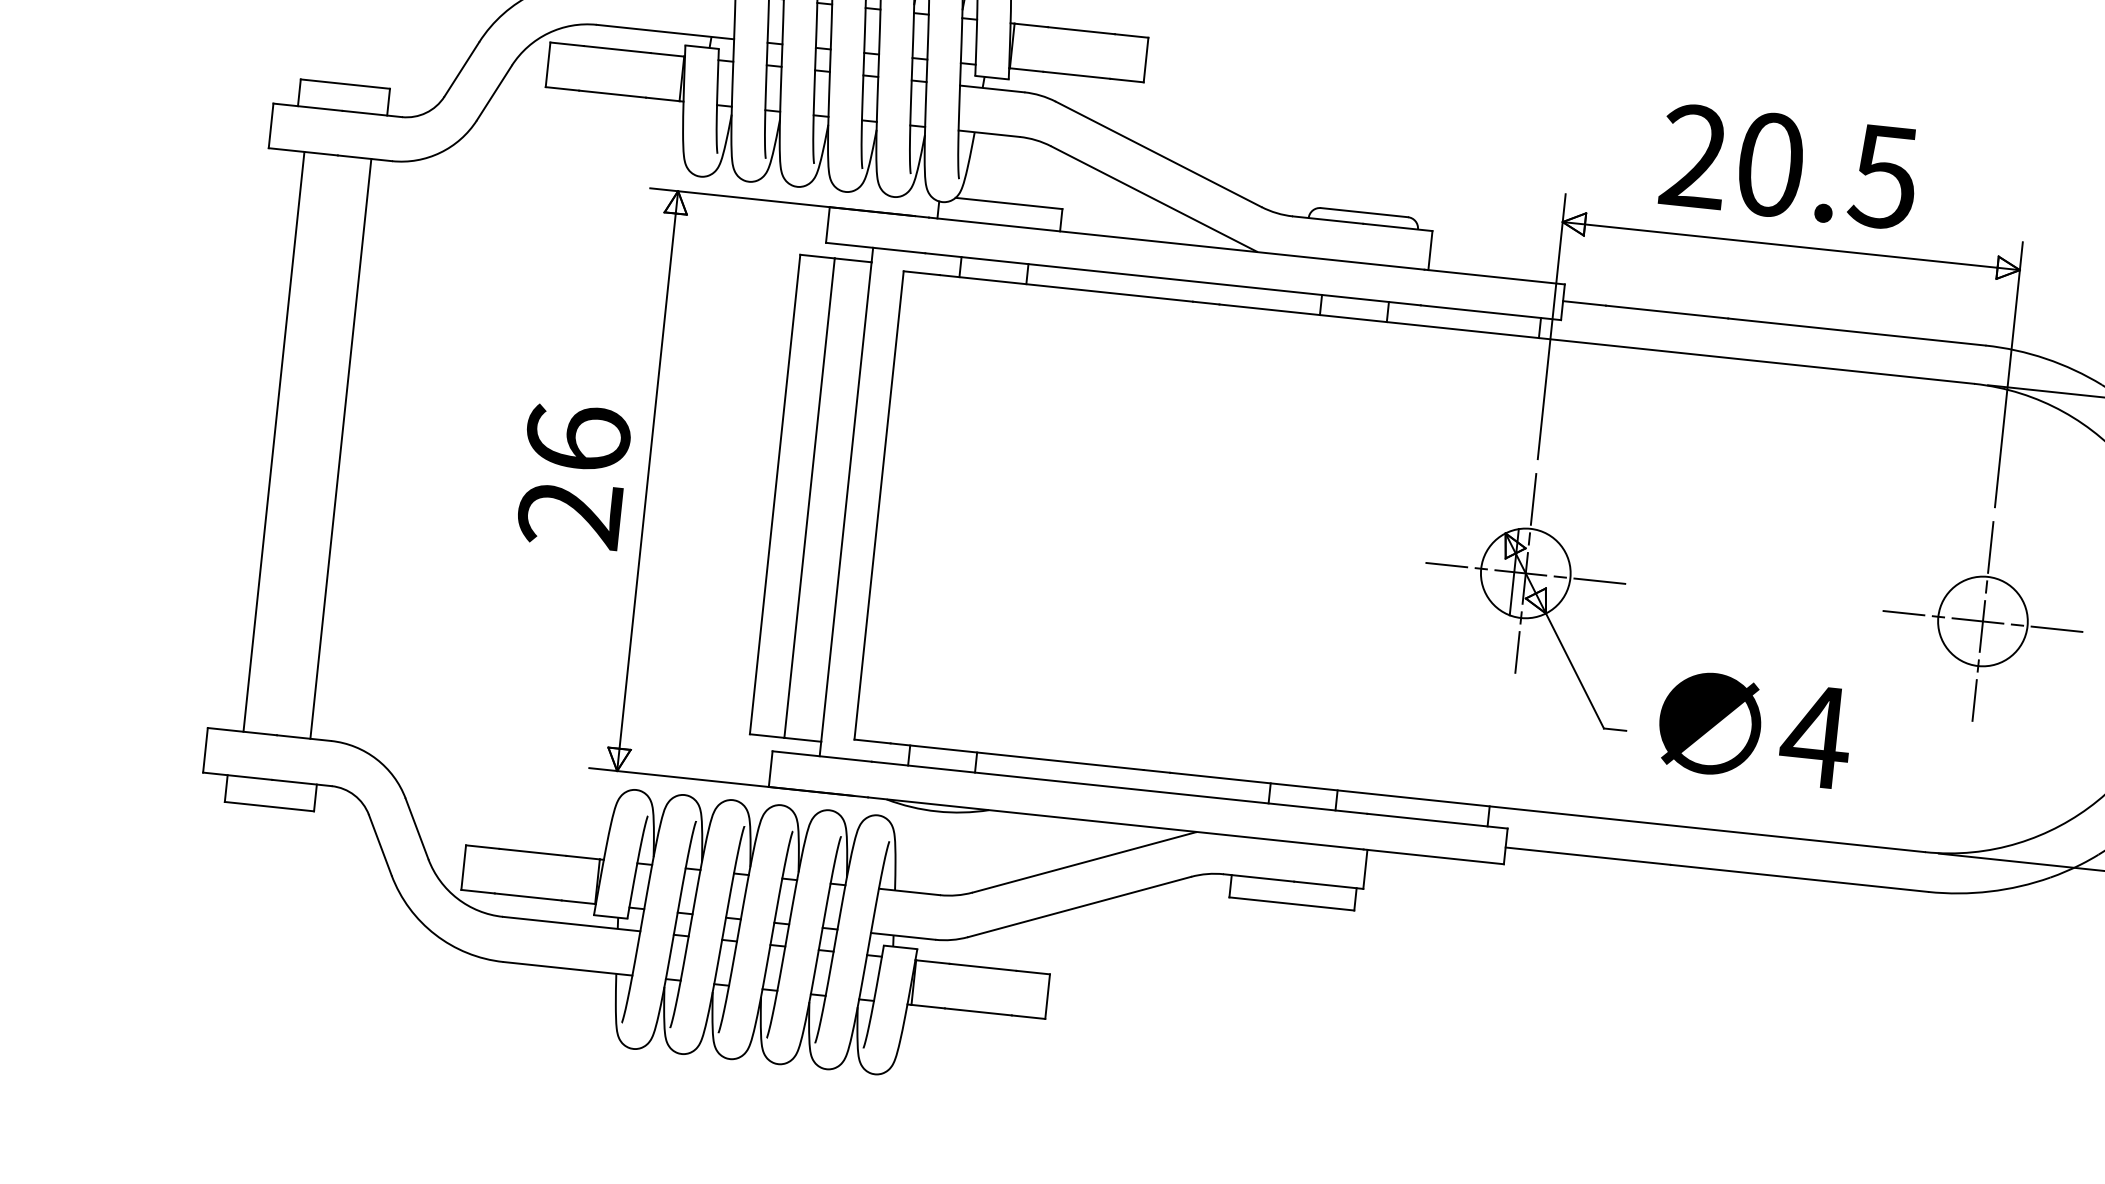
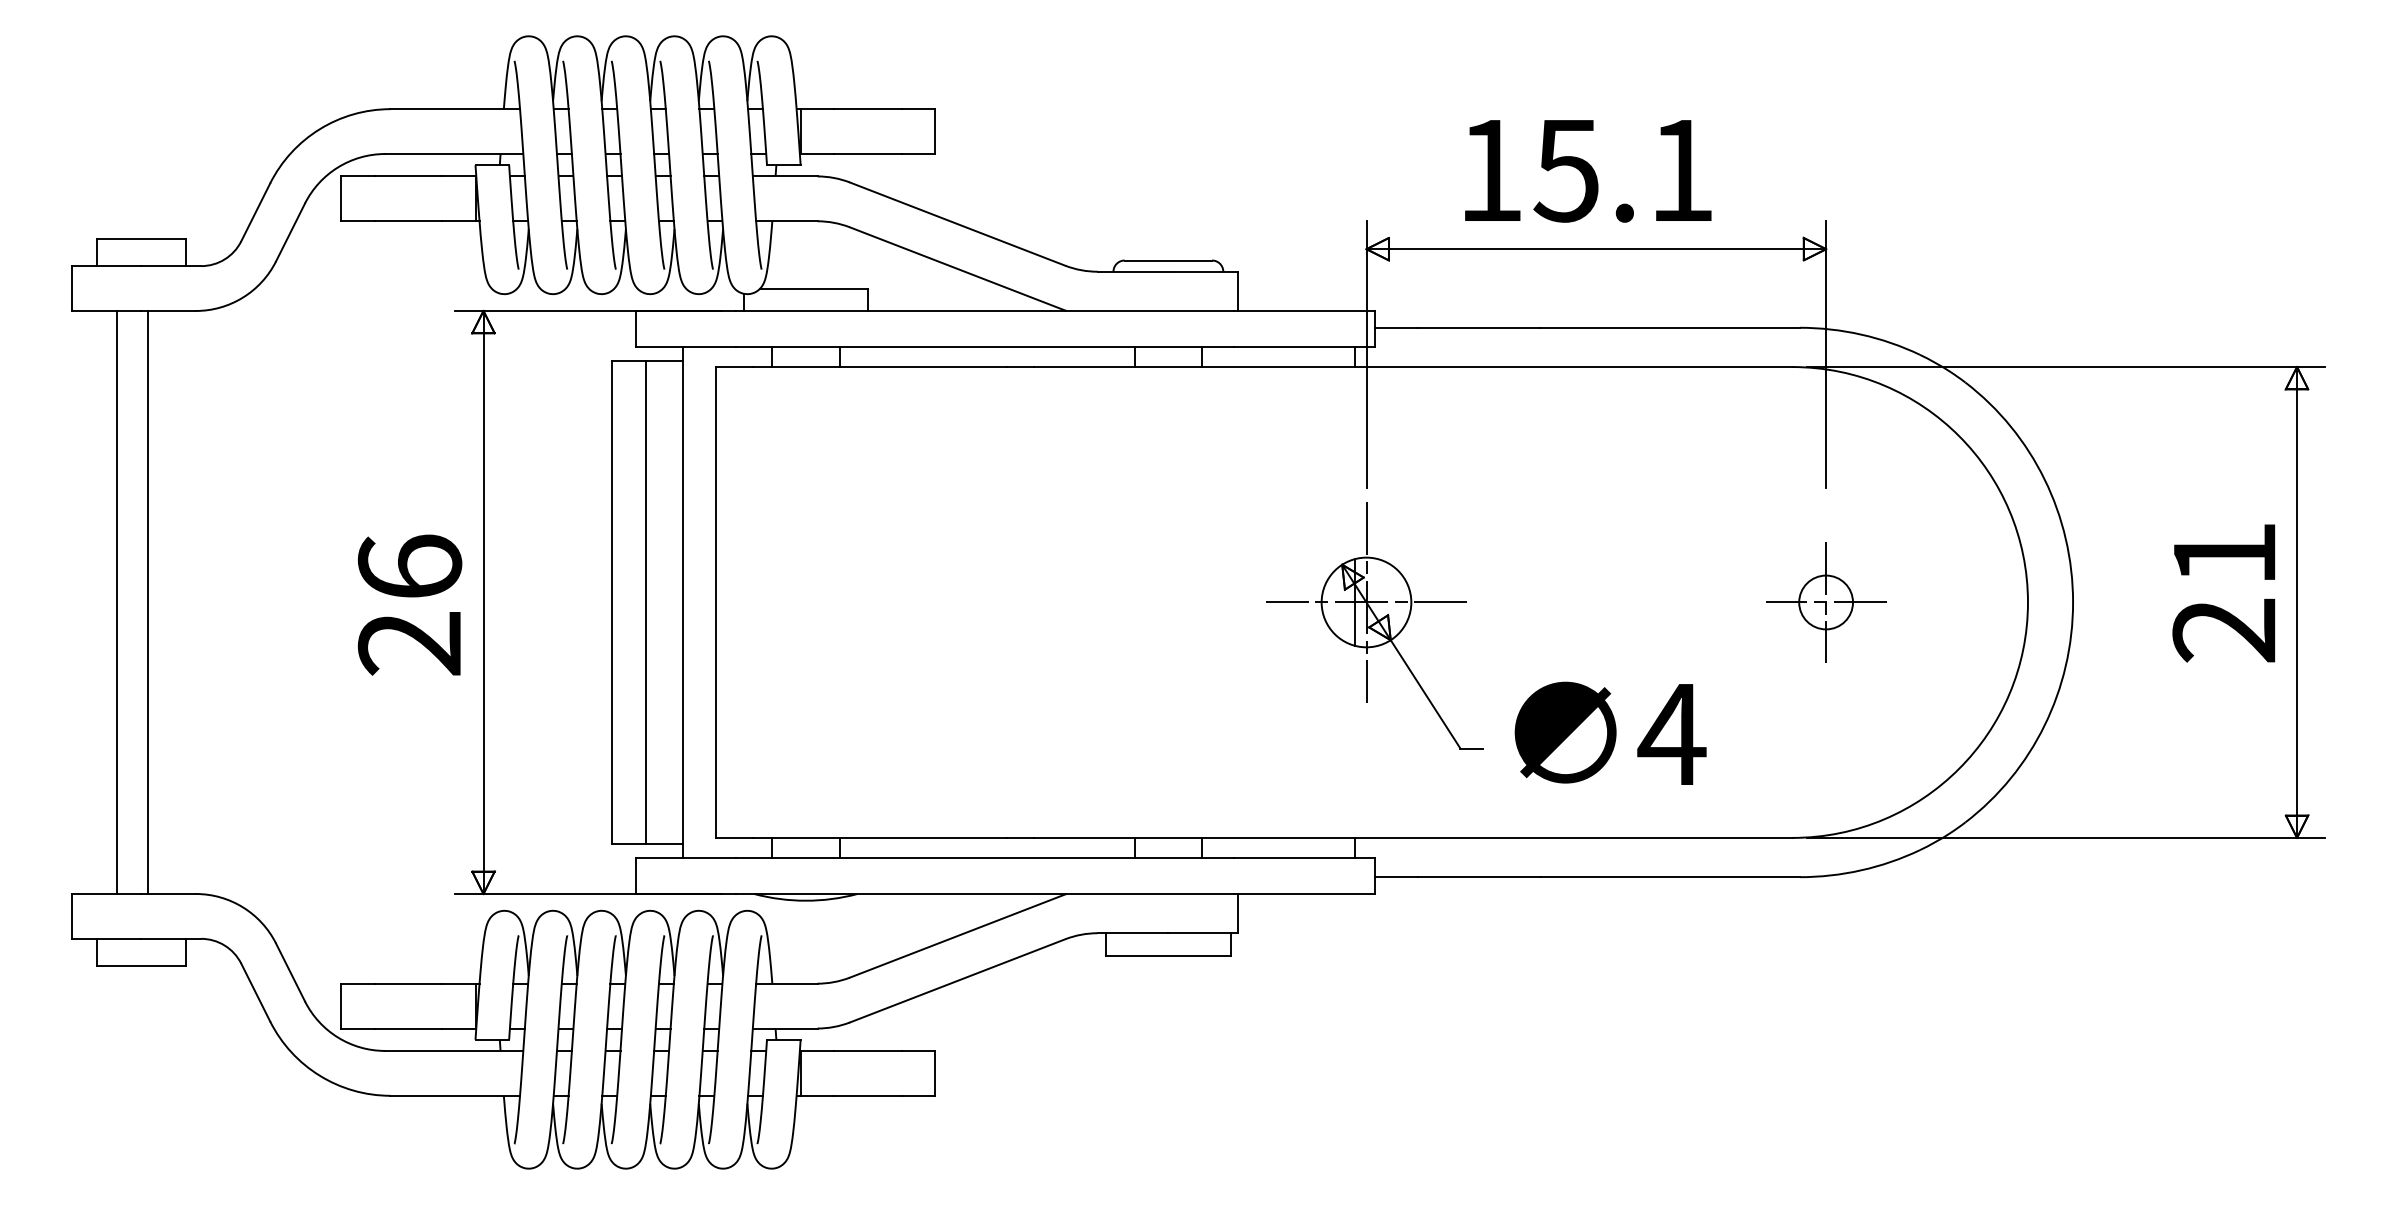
text: (1788, 166) -> (1585, 170), 20.5 -> 15.1
line: (273, 440) -> (147, 601), moved
line: (341, 447) -> (117, 601), moved
part: (1982, 621) -> (1825, 602), size x0.6

